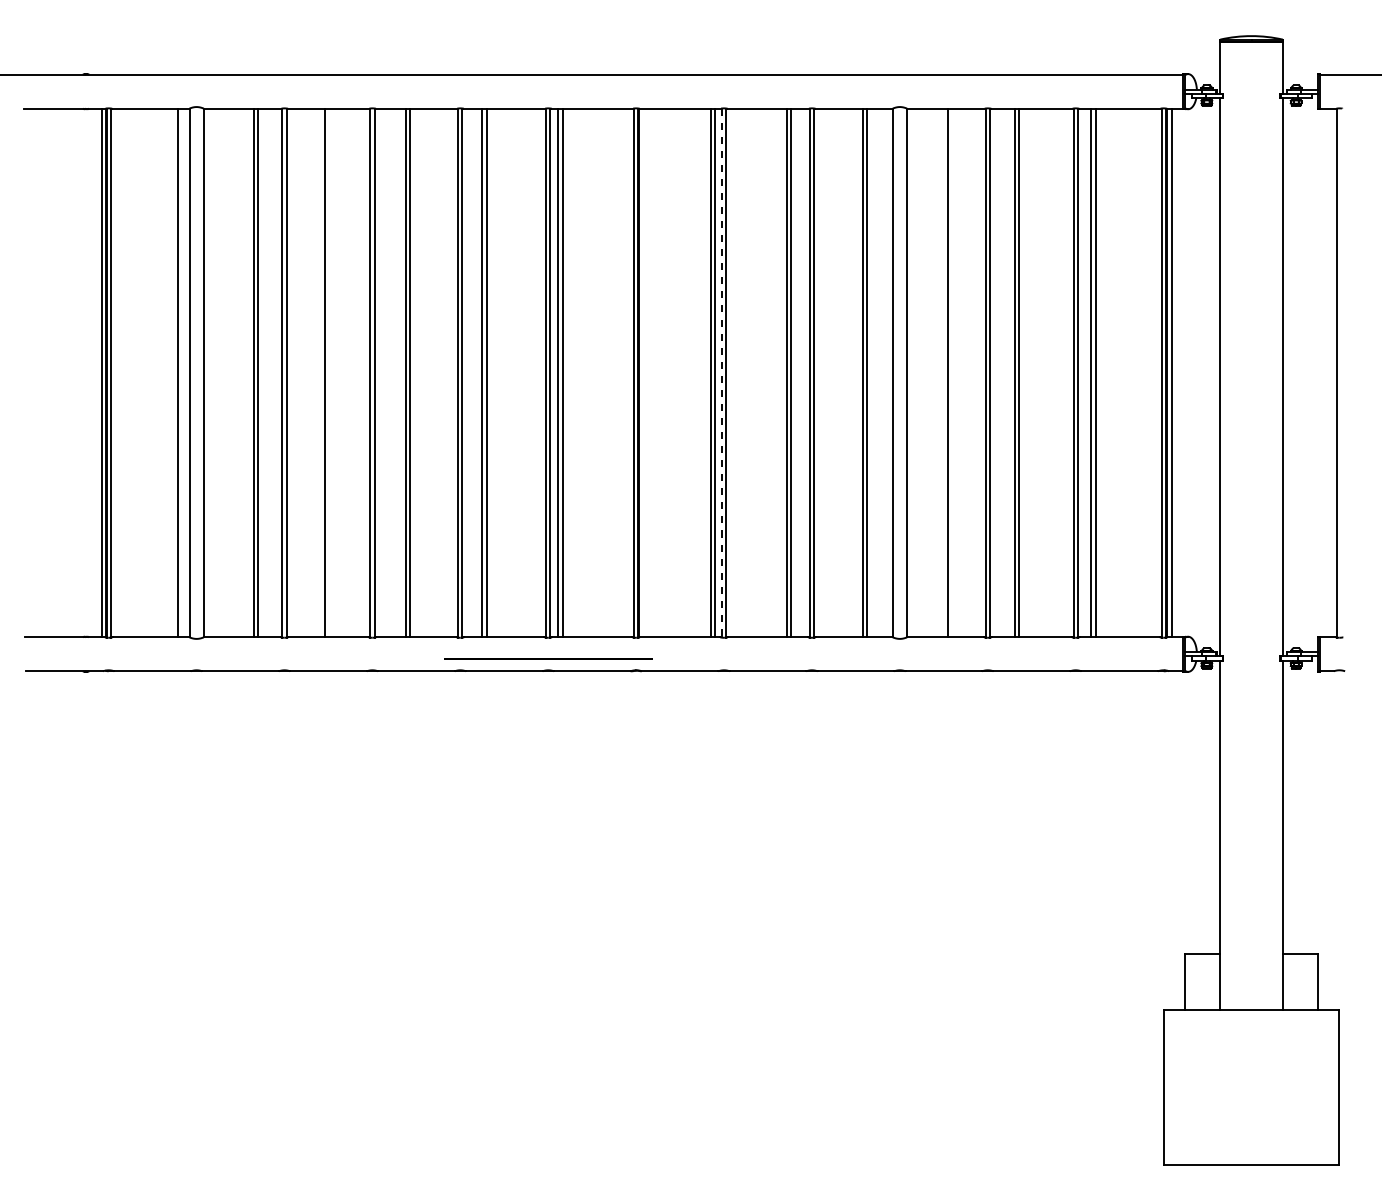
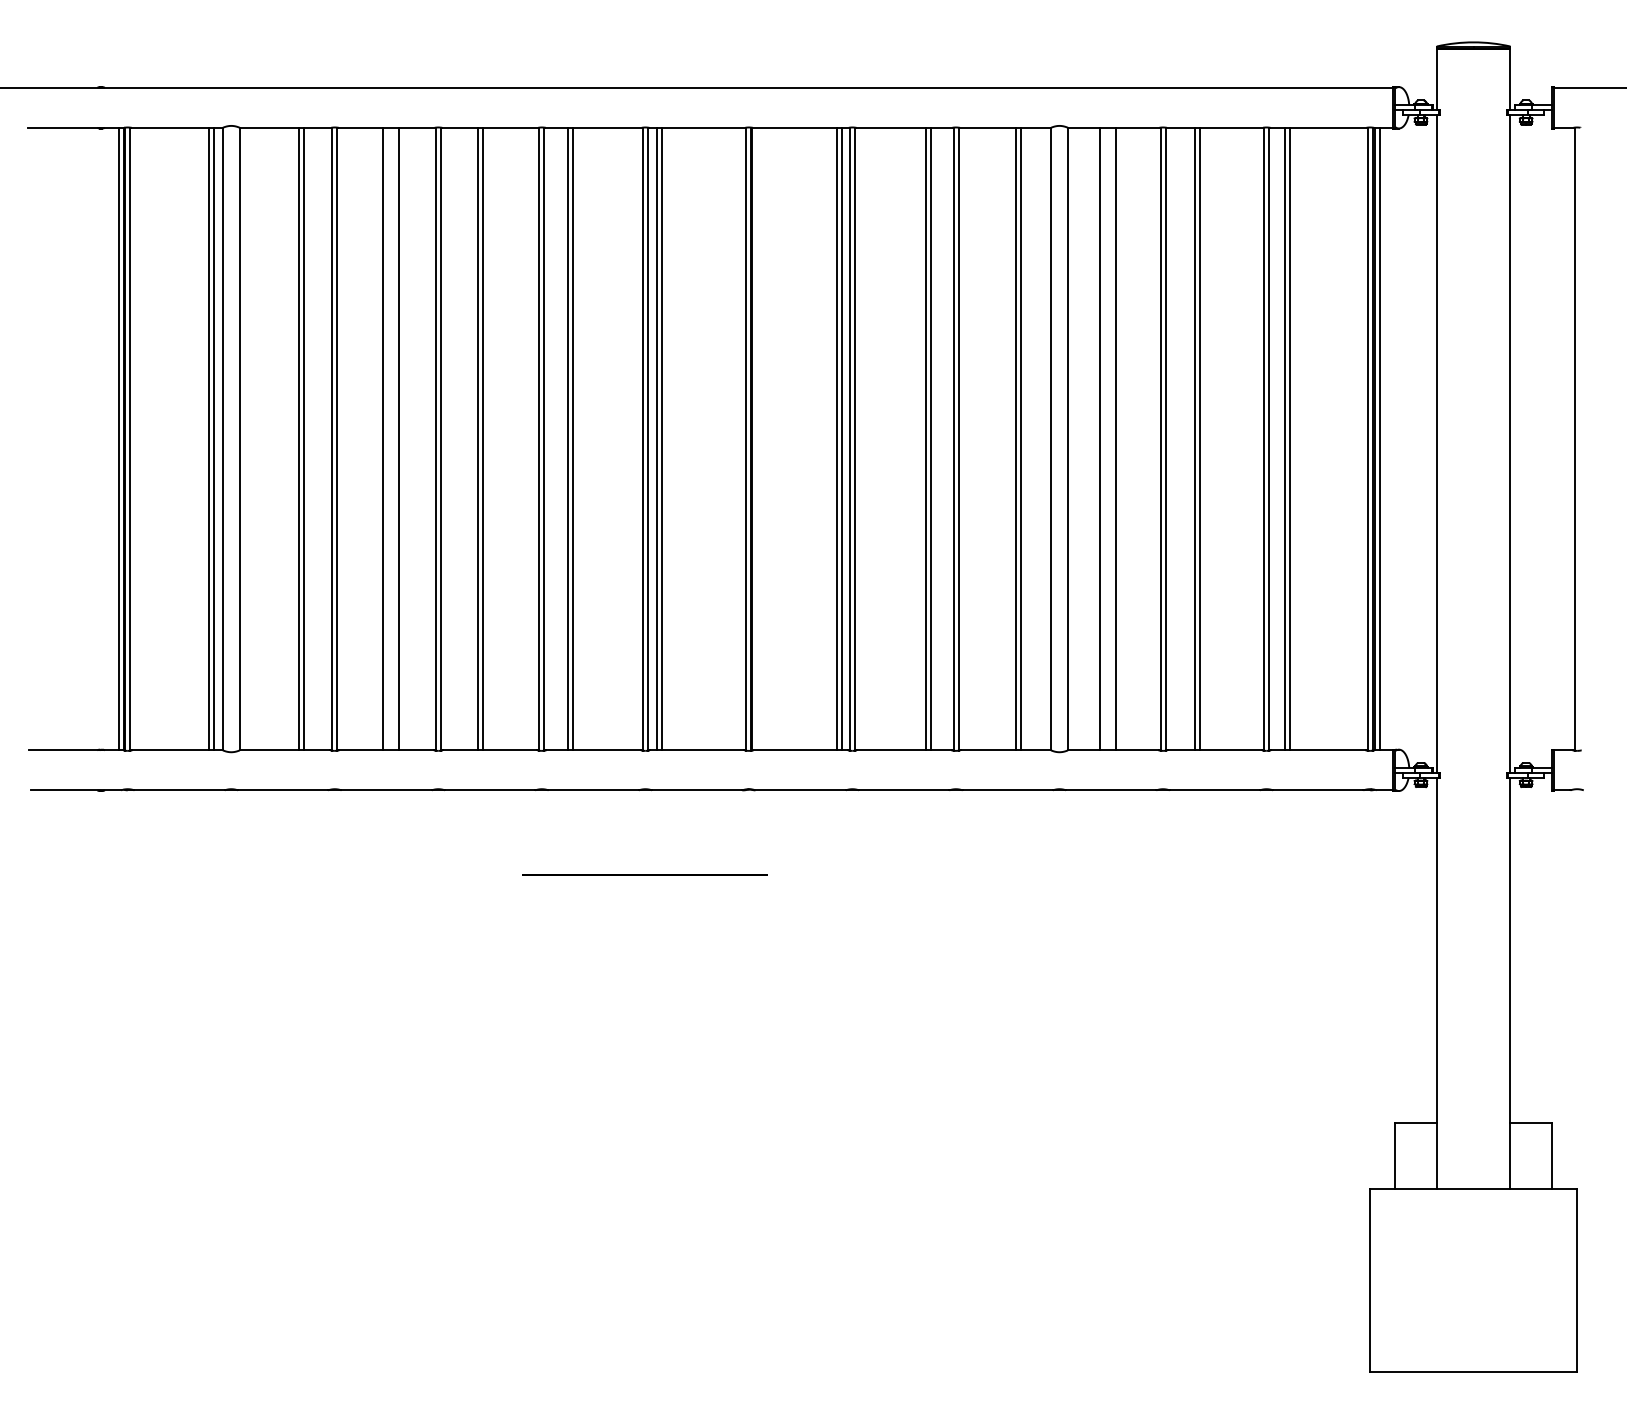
line: (181, 372) -> (213, 438), added
line: (339, 372) -> (399, 438), added
line: (934, 372) -> (1100, 438), added
line: (721, 373) -> (849, 439), dashed -> solid
line: (548, 658) -> (645, 874), moved

